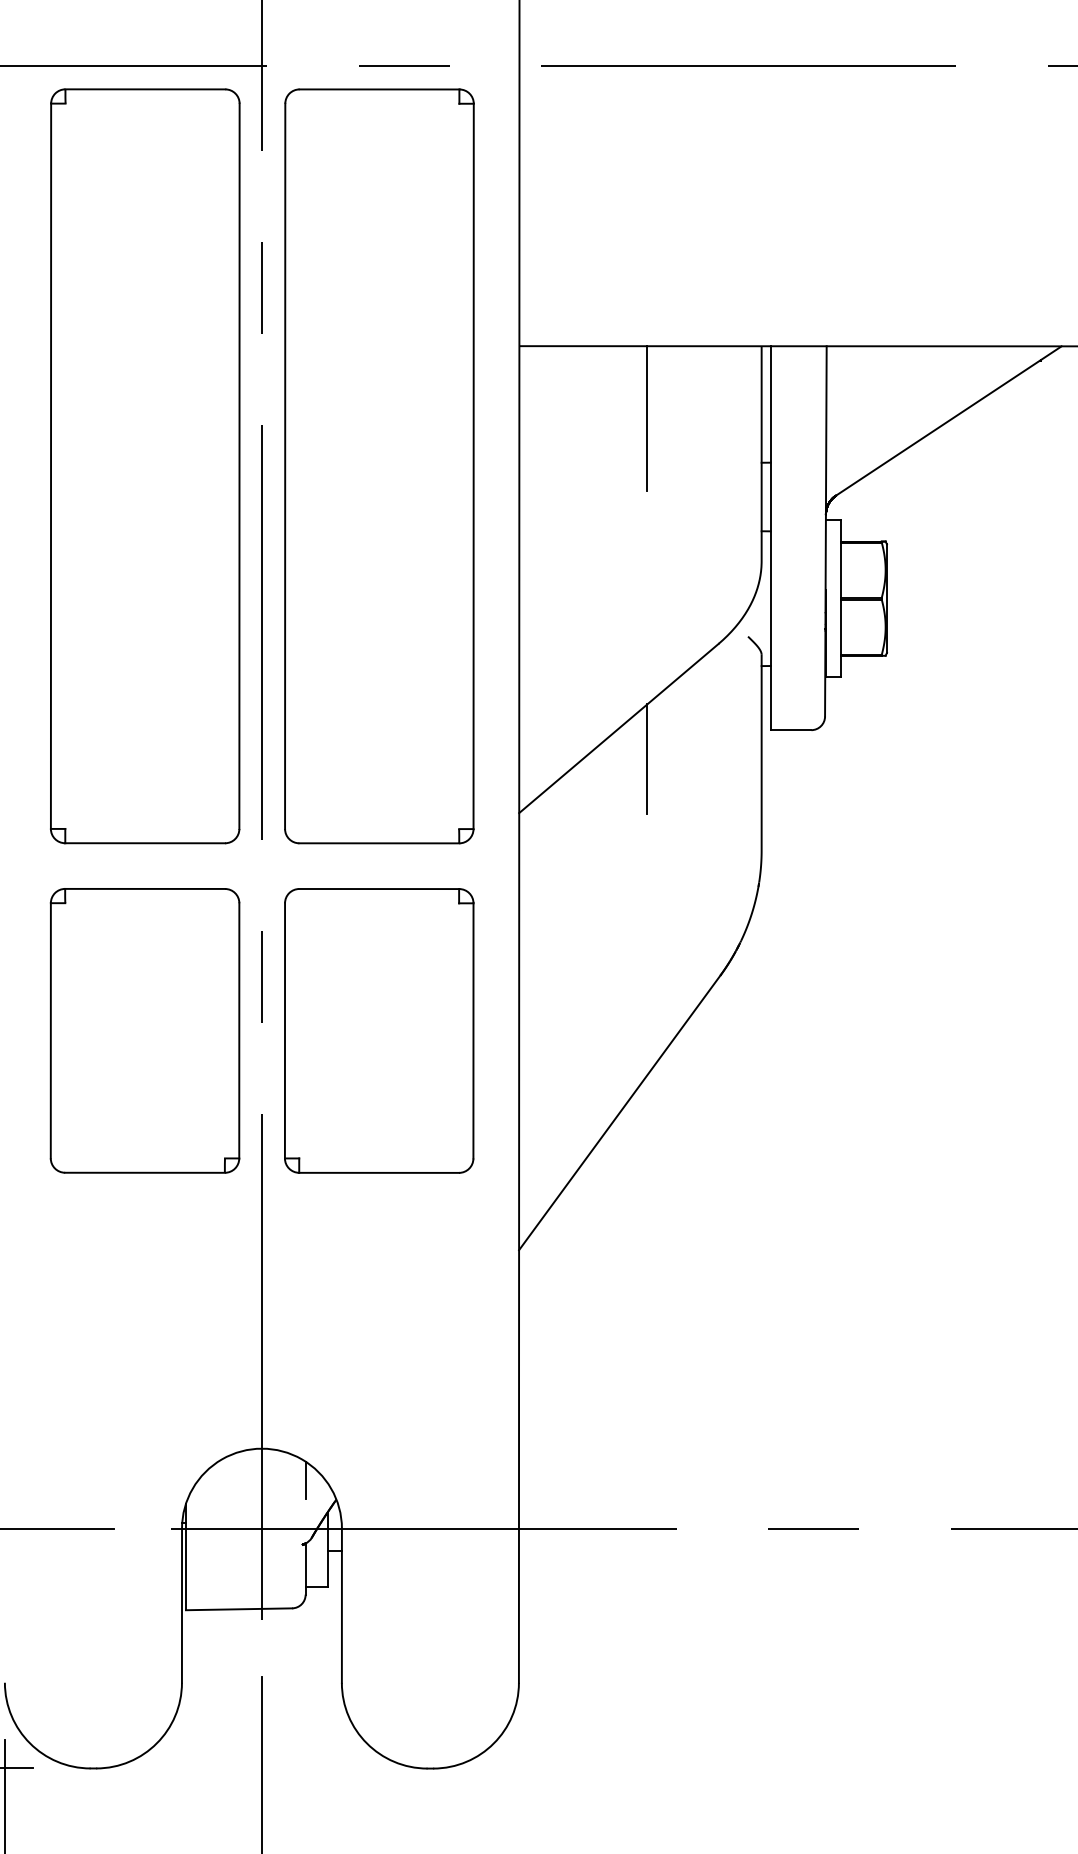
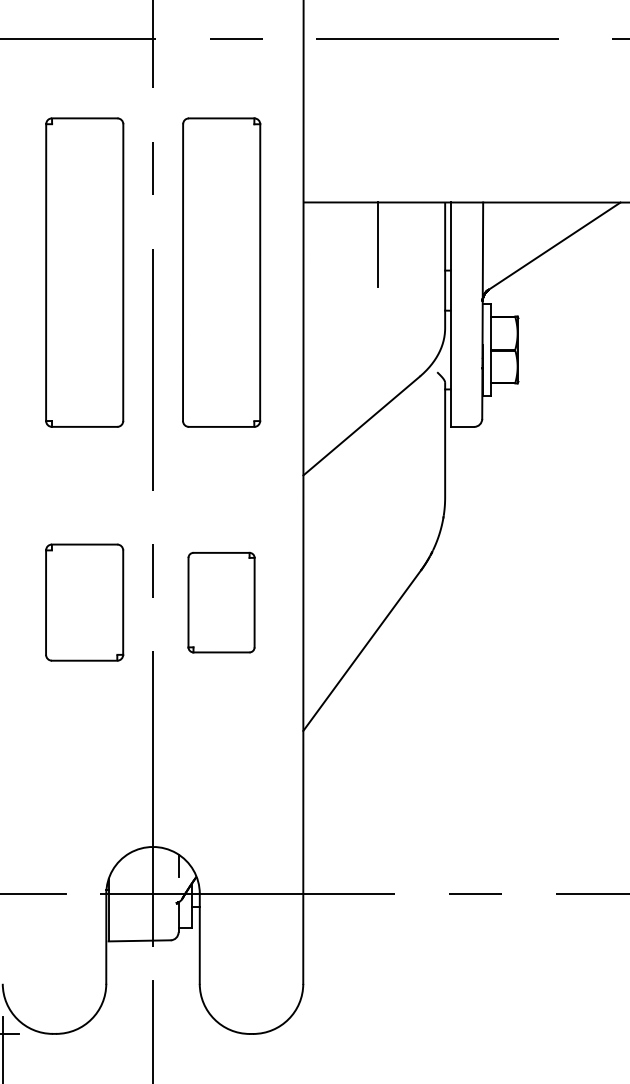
part: (144, 465) -> (84, 272), size x0.7
part: (379, 465) -> (221, 272), size x0.7
line: (647, 758) -> (378, 443), removed
part: (144, 1030) -> (84, 602), size x0.7
part: (379, 1030) -> (221, 602), size x0.6

